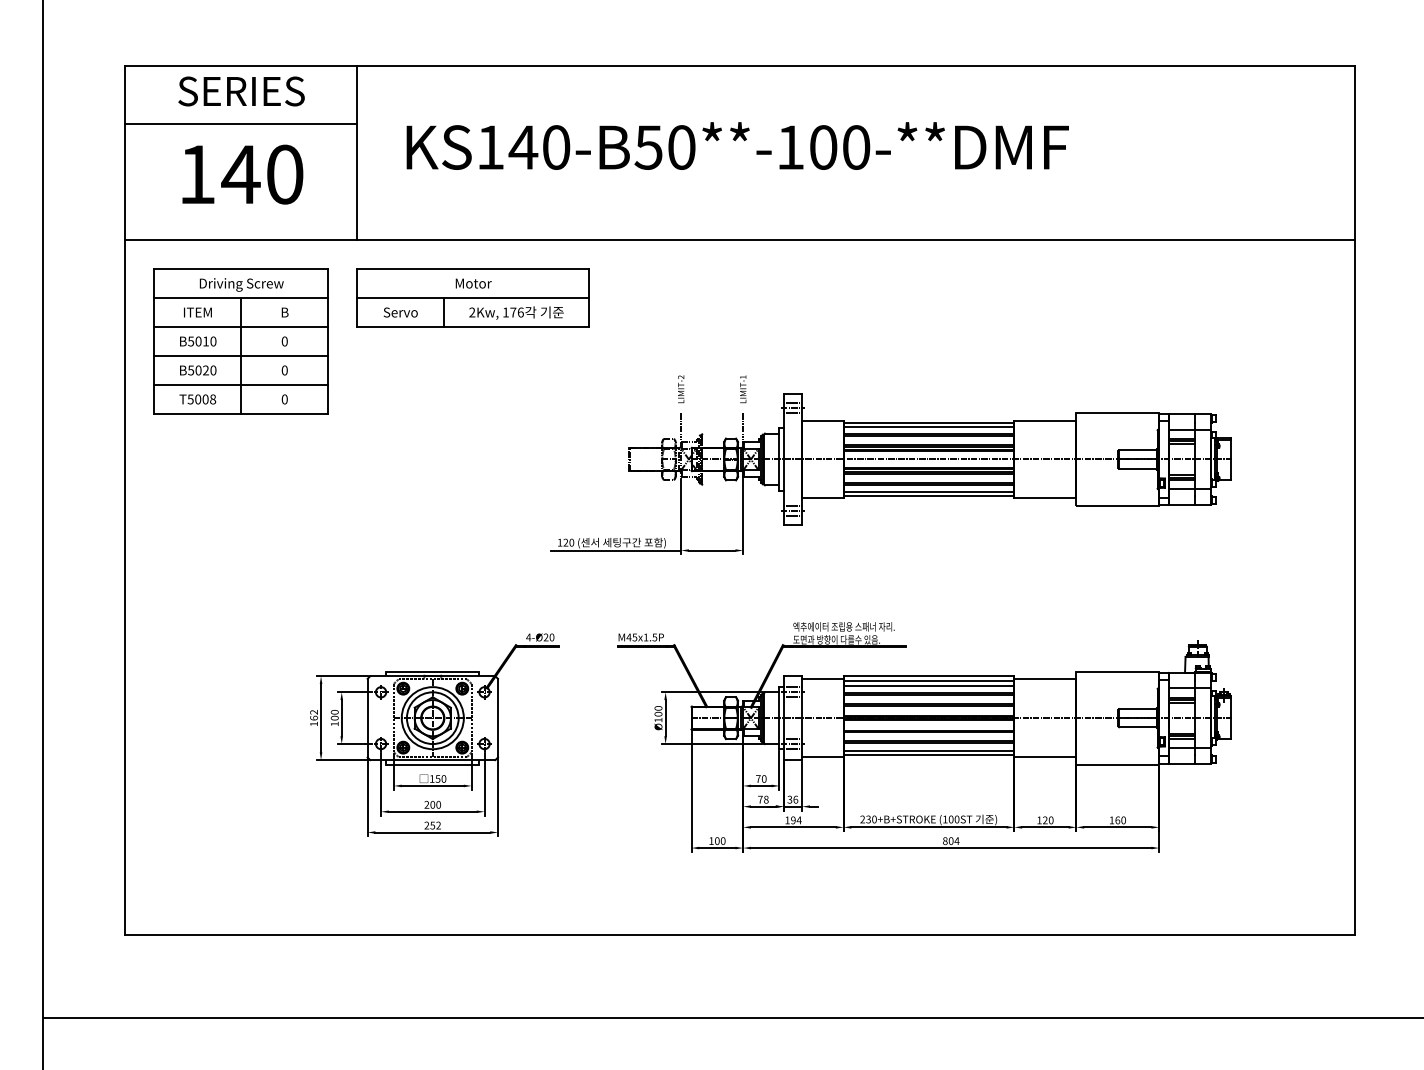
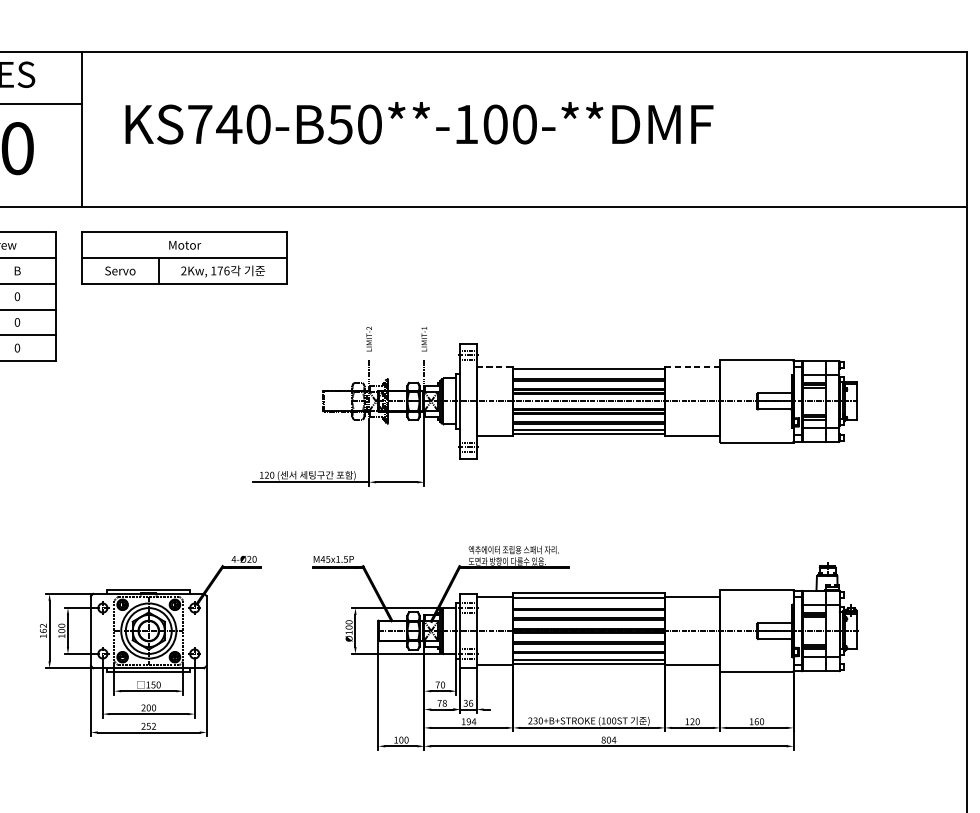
text: (490, 147) -> (200, 124), KS140-B50**-100-**DMF -> KS740-B50**-100-**DMF
line: (822, 420) -> (494, 366), solid -> dashed
line: (1045, 420) -> (692, 366), solid -> dashed
line: (928, 426) -> (588, 372), removed
line: (928, 685) -> (588, 602), removed

